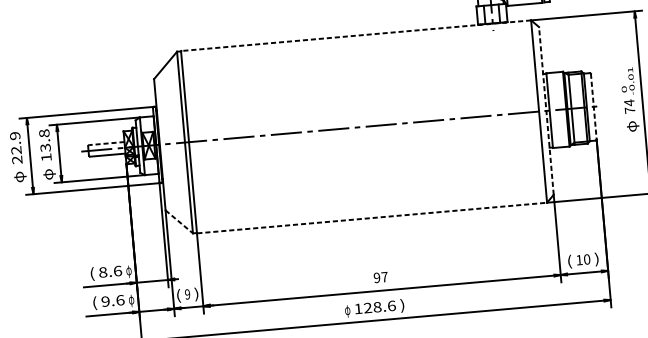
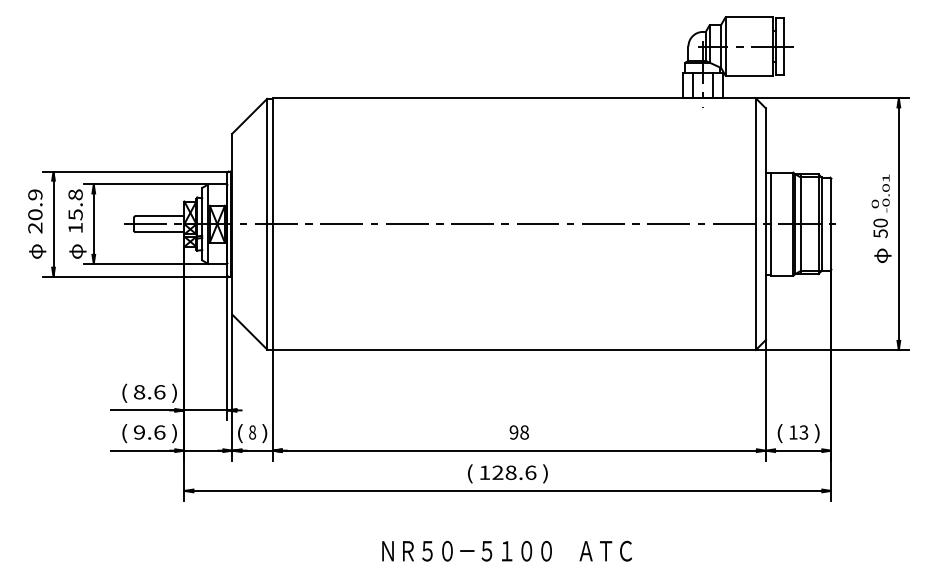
line: (356, 35) -> (514, 98), dashed -> solid
text: (629, 106) -> (880, 228), 74 -> 50
line: (593, 107) -> (831, 224), dashed -> solid
line: (546, 111) -> (765, 224), dashed -> solid
line: (106, 143) -> (159, 216), dashed -> solid
text: (45, 147) -> (75, 214), 13.8 -> 15.8
text: (16, 150) -> (35, 214), 22.9 -> 20.9
line: (372, 218) -> (515, 350), dashed -> solid
line: (179, 222) -> (249, 332), dashed -> solid
text: (586, 259) -> (803, 432), 10 -> 13
text: (128, 270) -> (174, 392), φ -> )
text: (384, 277) -> (524, 432), 97 -> 98
text: (187, 294) -> (252, 432), 9 -> 8
text: (131, 300) -> (174, 433), φ -> )
text: (347, 310) -> (469, 473), φ -> (

